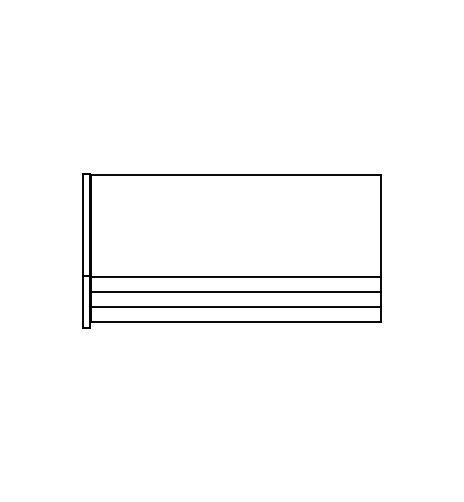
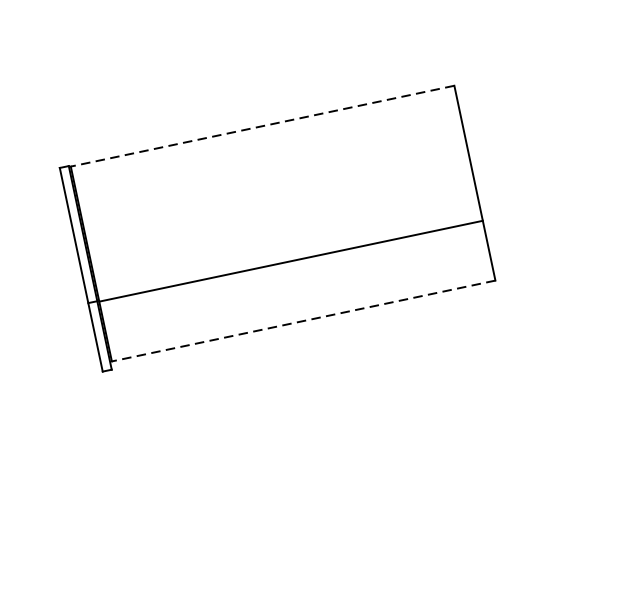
line: (236, 174) -> (263, 125), solid -> dashed
line: (235, 291) -> (294, 280), removed
line: (235, 306) -> (298, 300), removed
line: (236, 321) -> (304, 320), solid -> dashed

